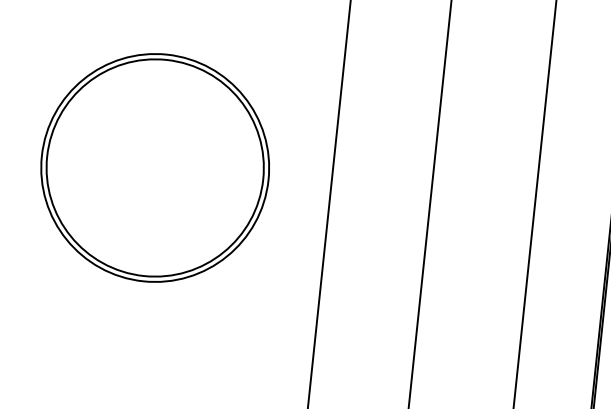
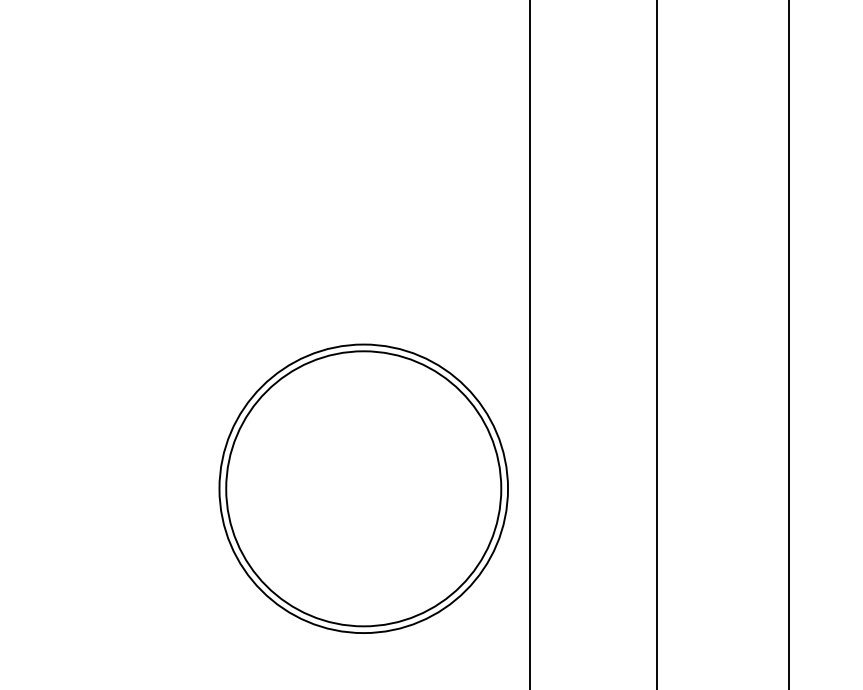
part: (155, 167) -> (363, 488), moved

